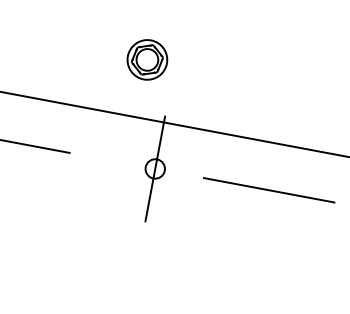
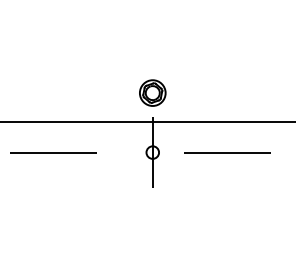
part: (147, 58) -> (152, 92), moved

